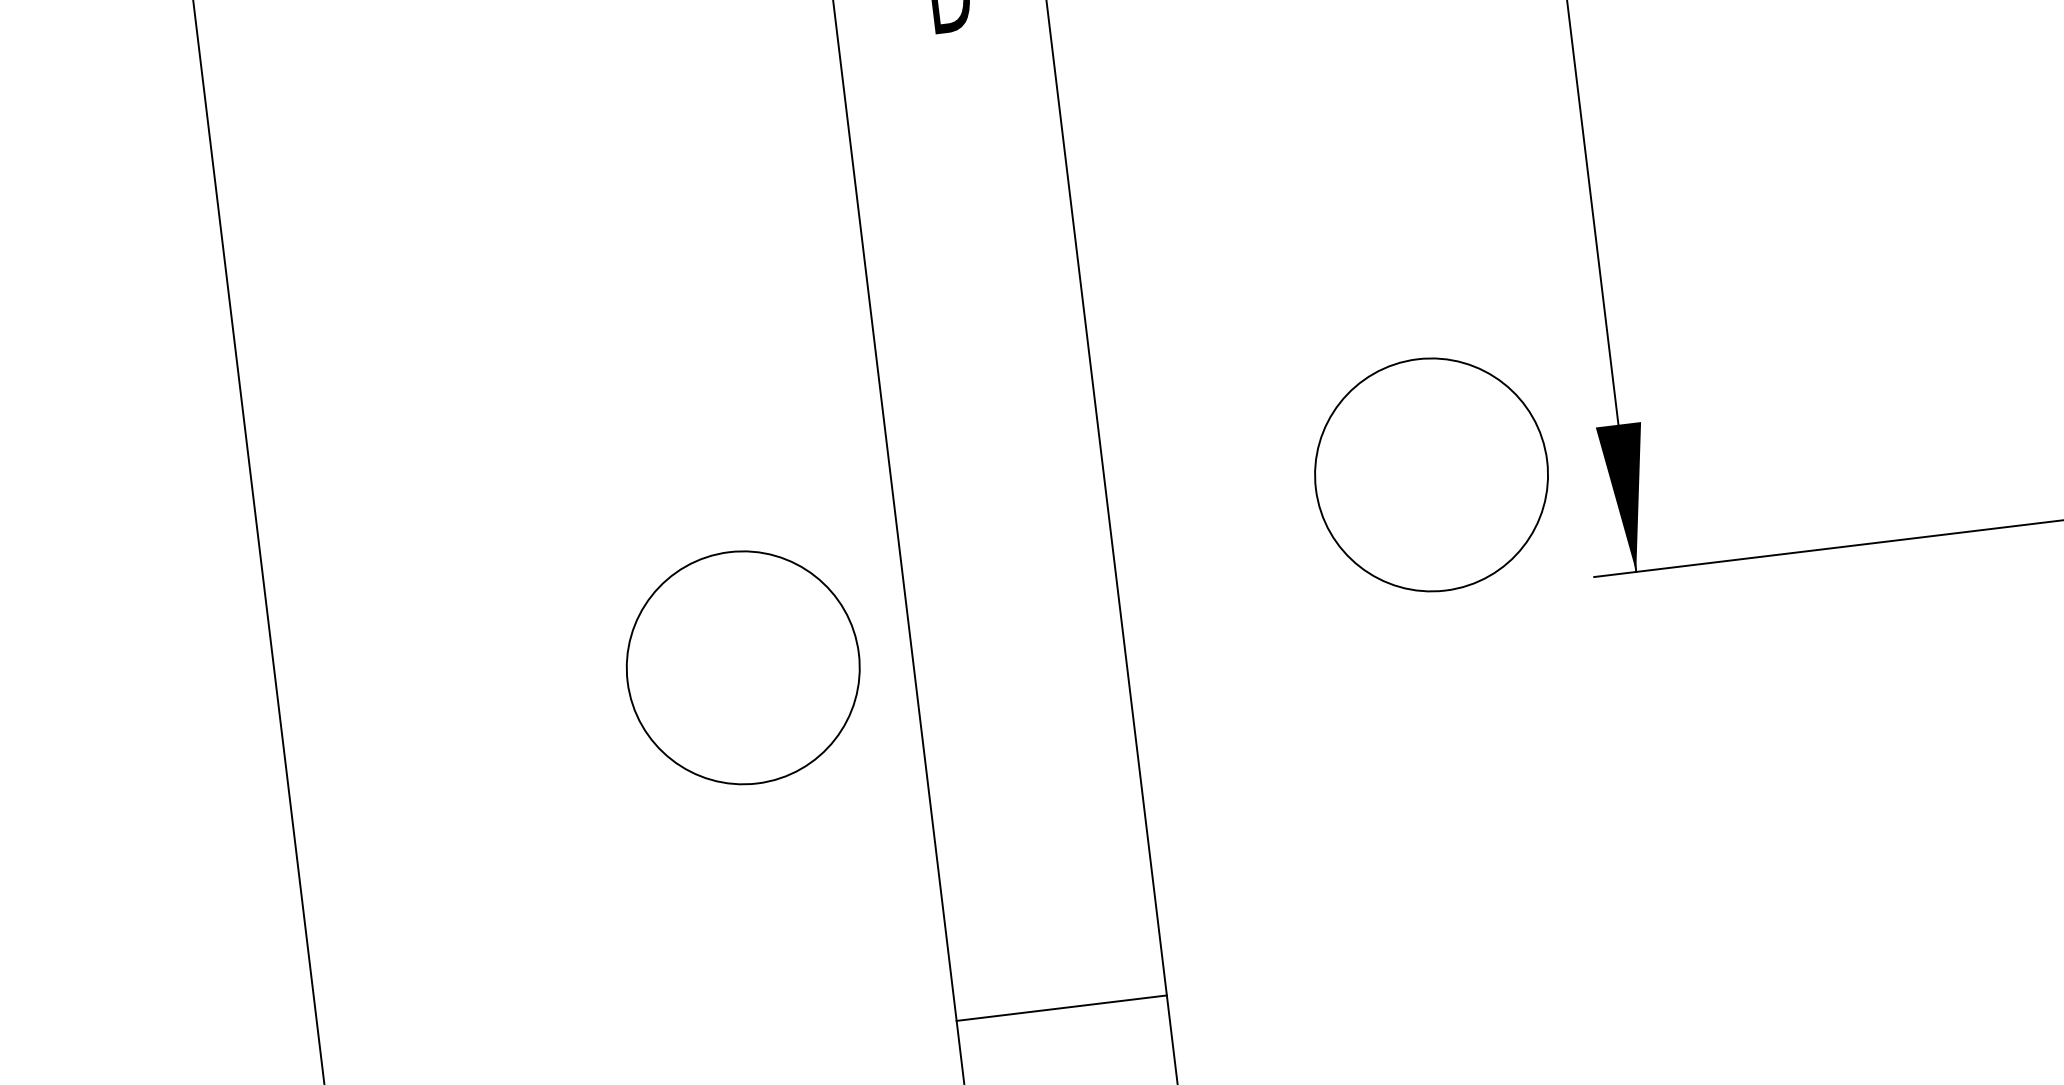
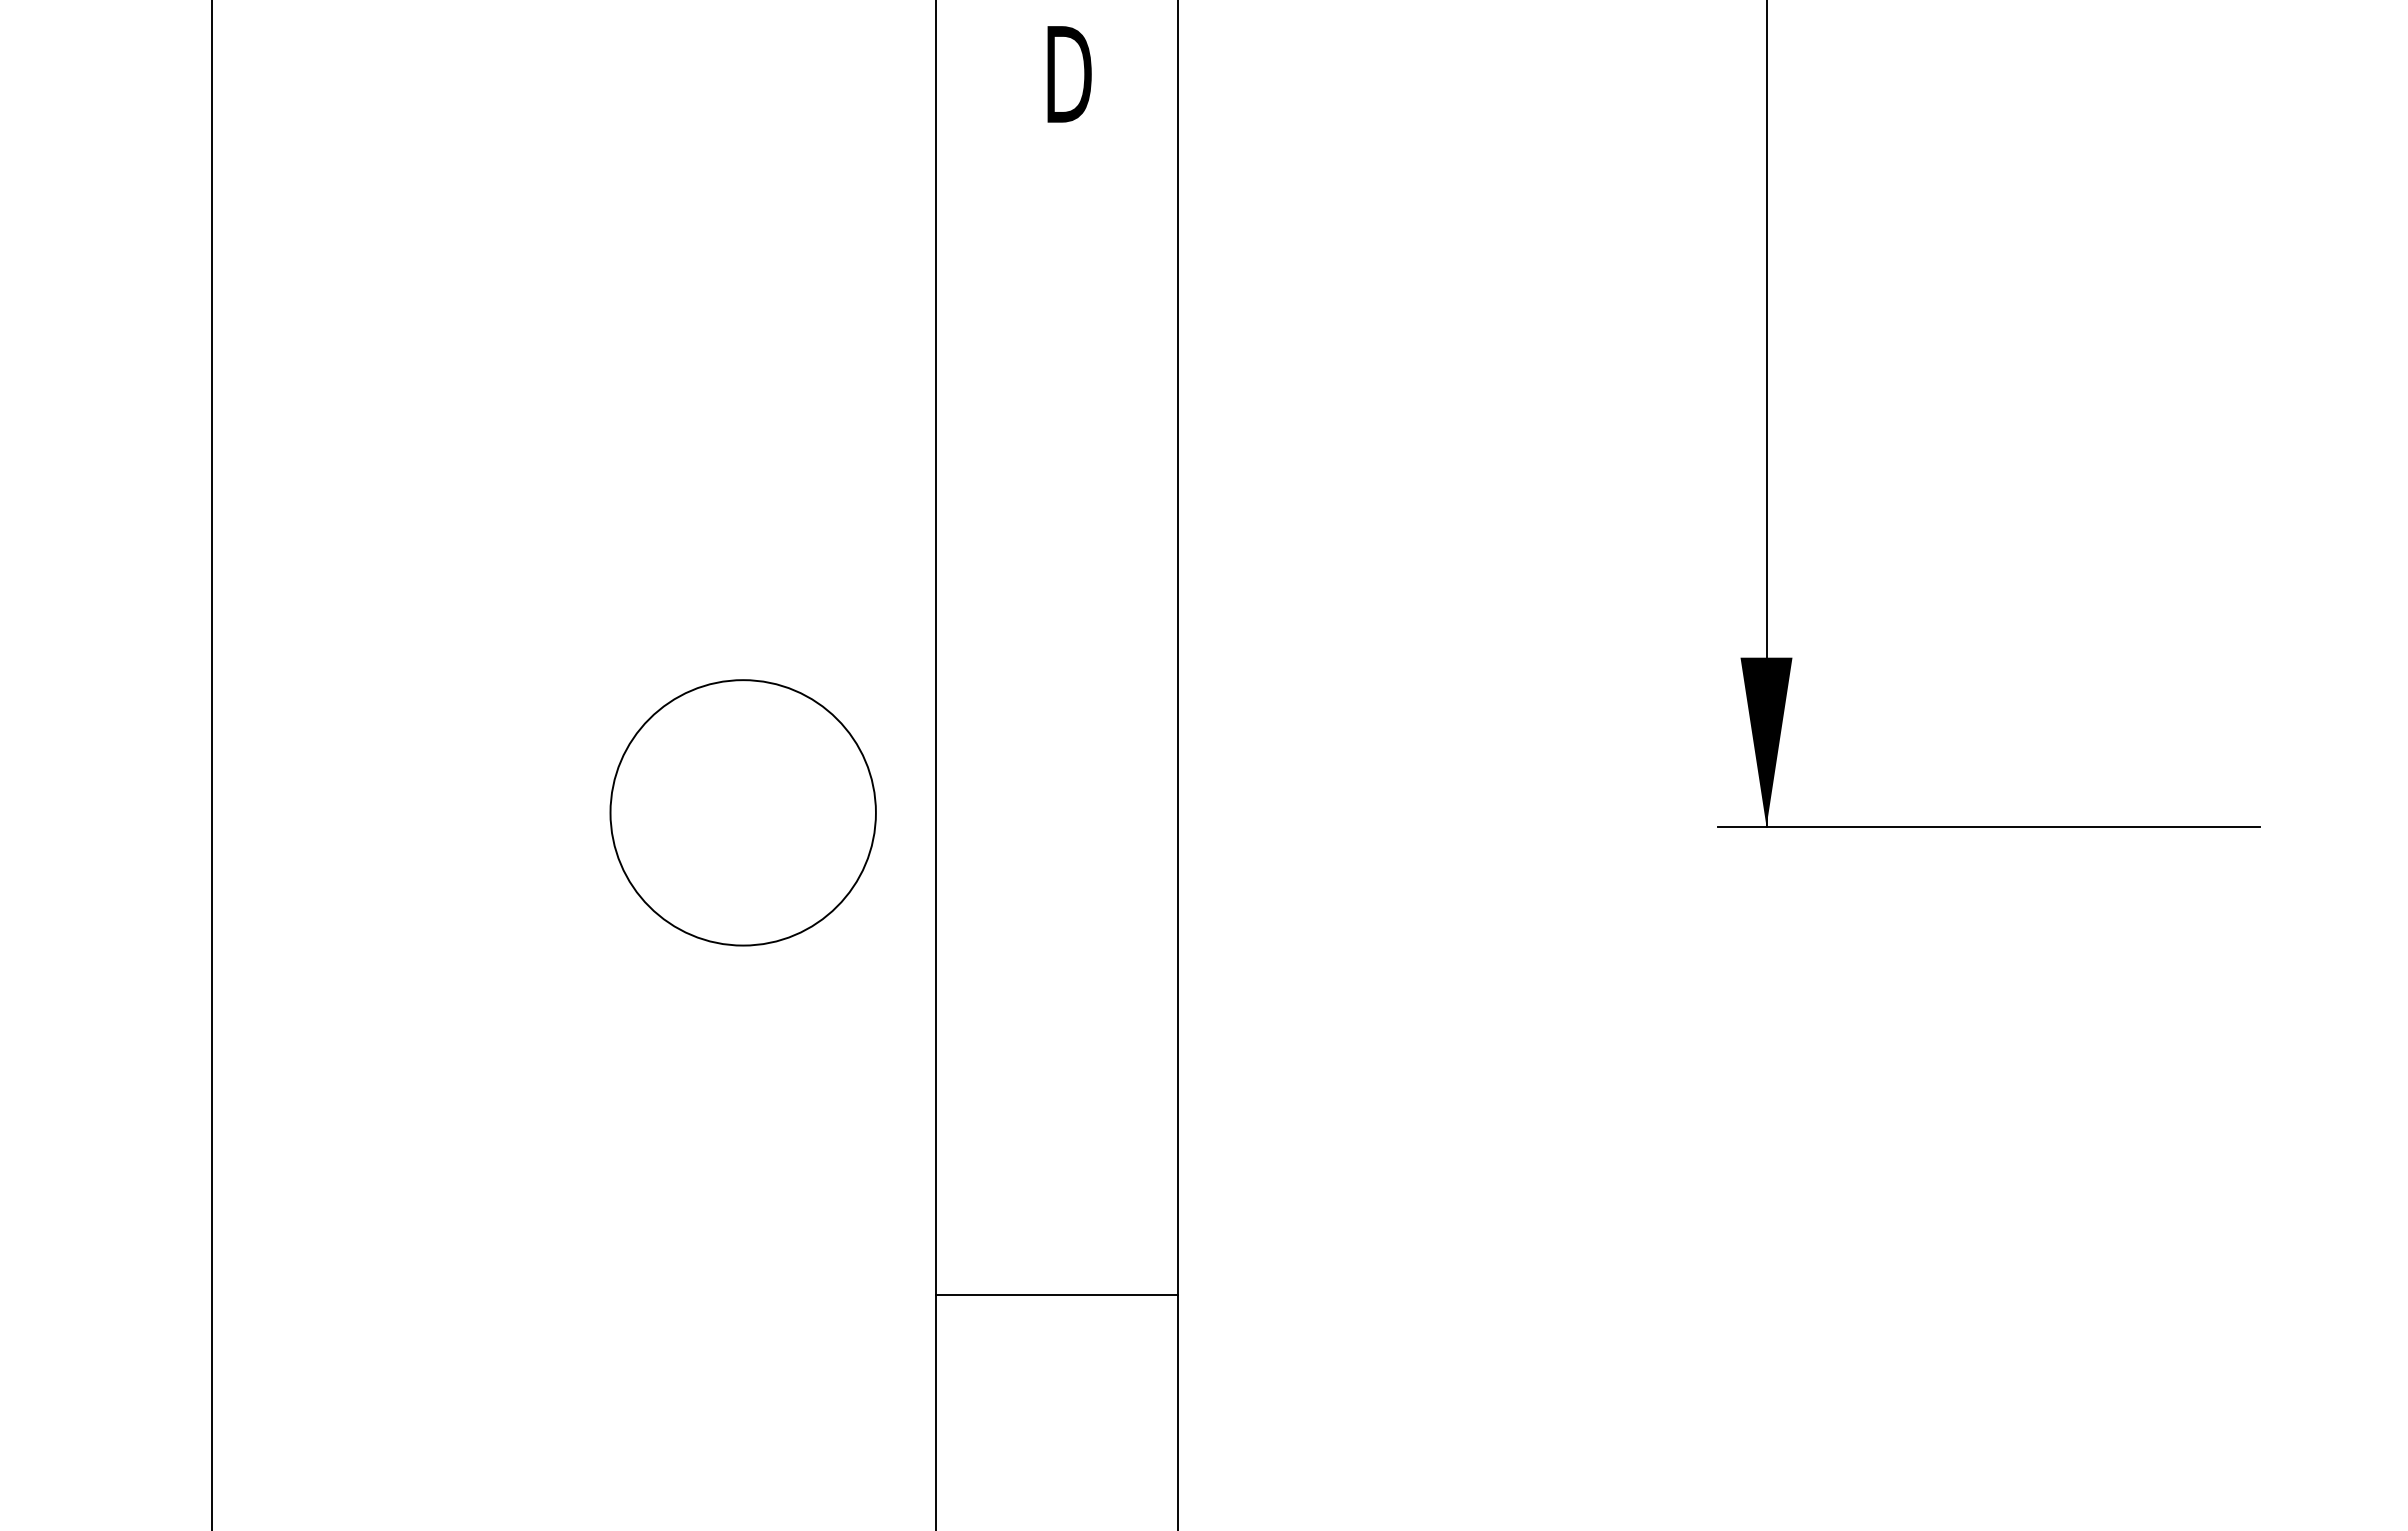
circle: (1430, 474) -> (1547, 688), removed
line: (1061, 1008) -> (1056, 1295), moved

